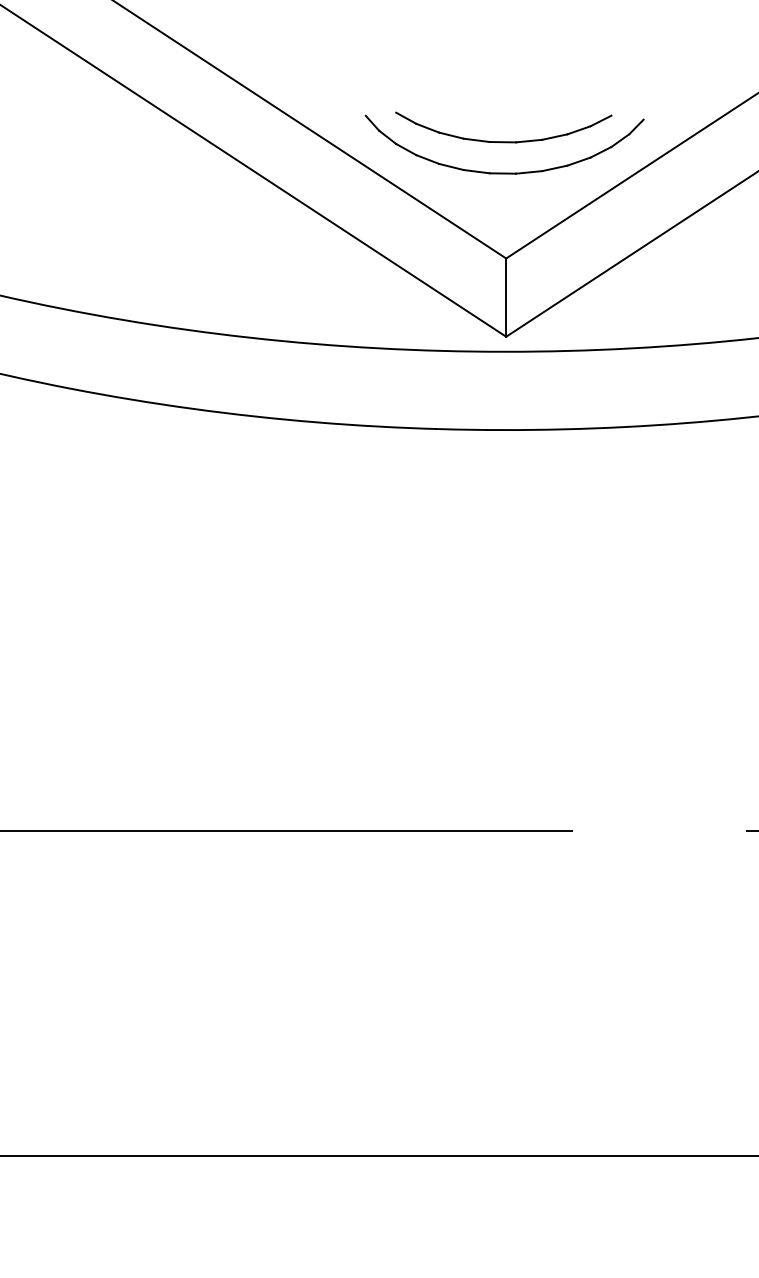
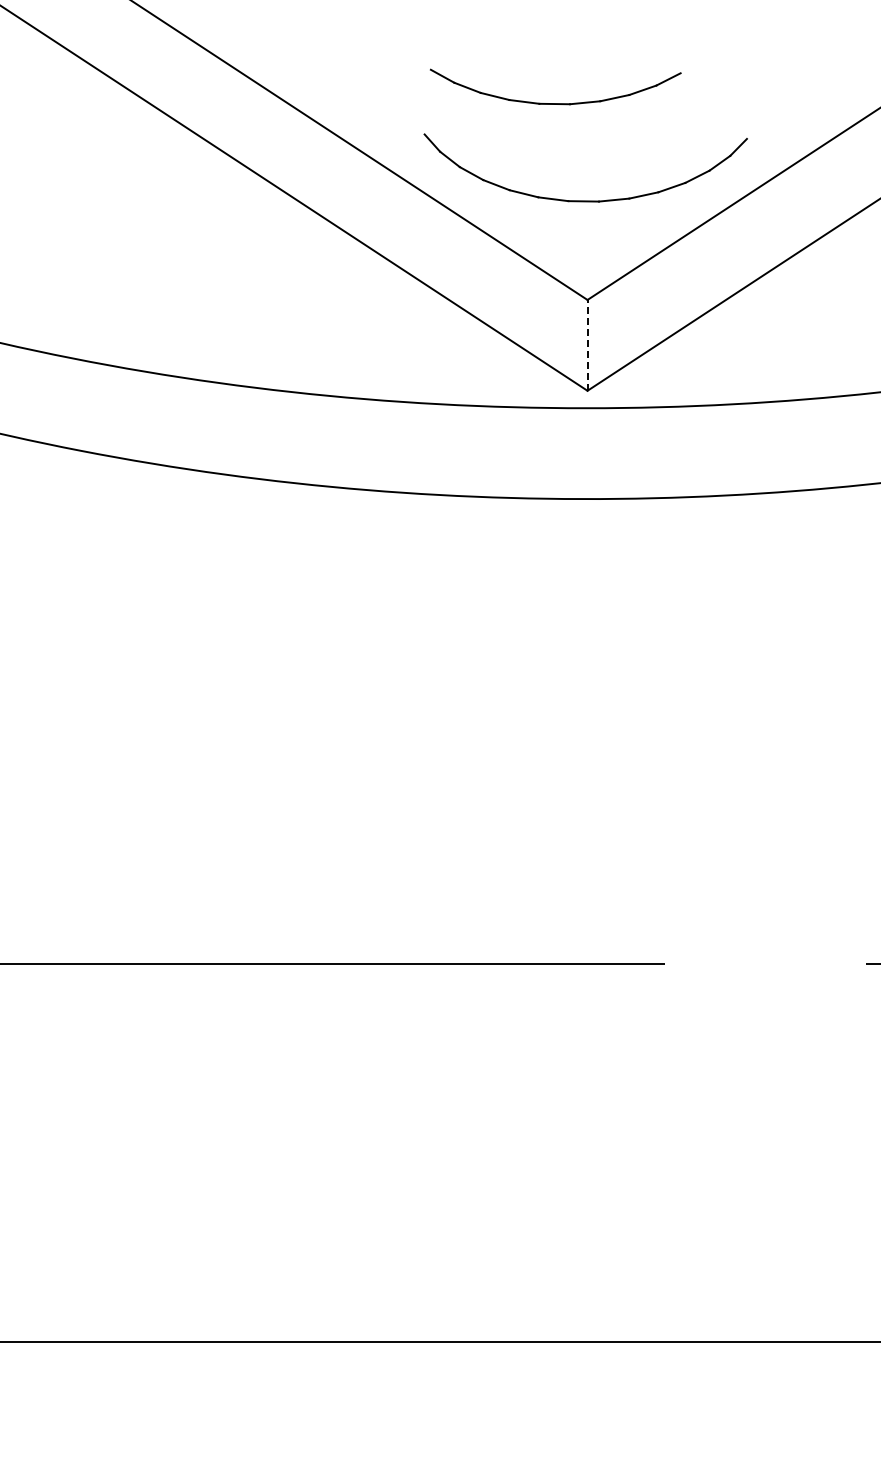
part: (503, 141) -> (555, 103), moved
line: (506, 296) -> (587, 344), solid -> dashed

